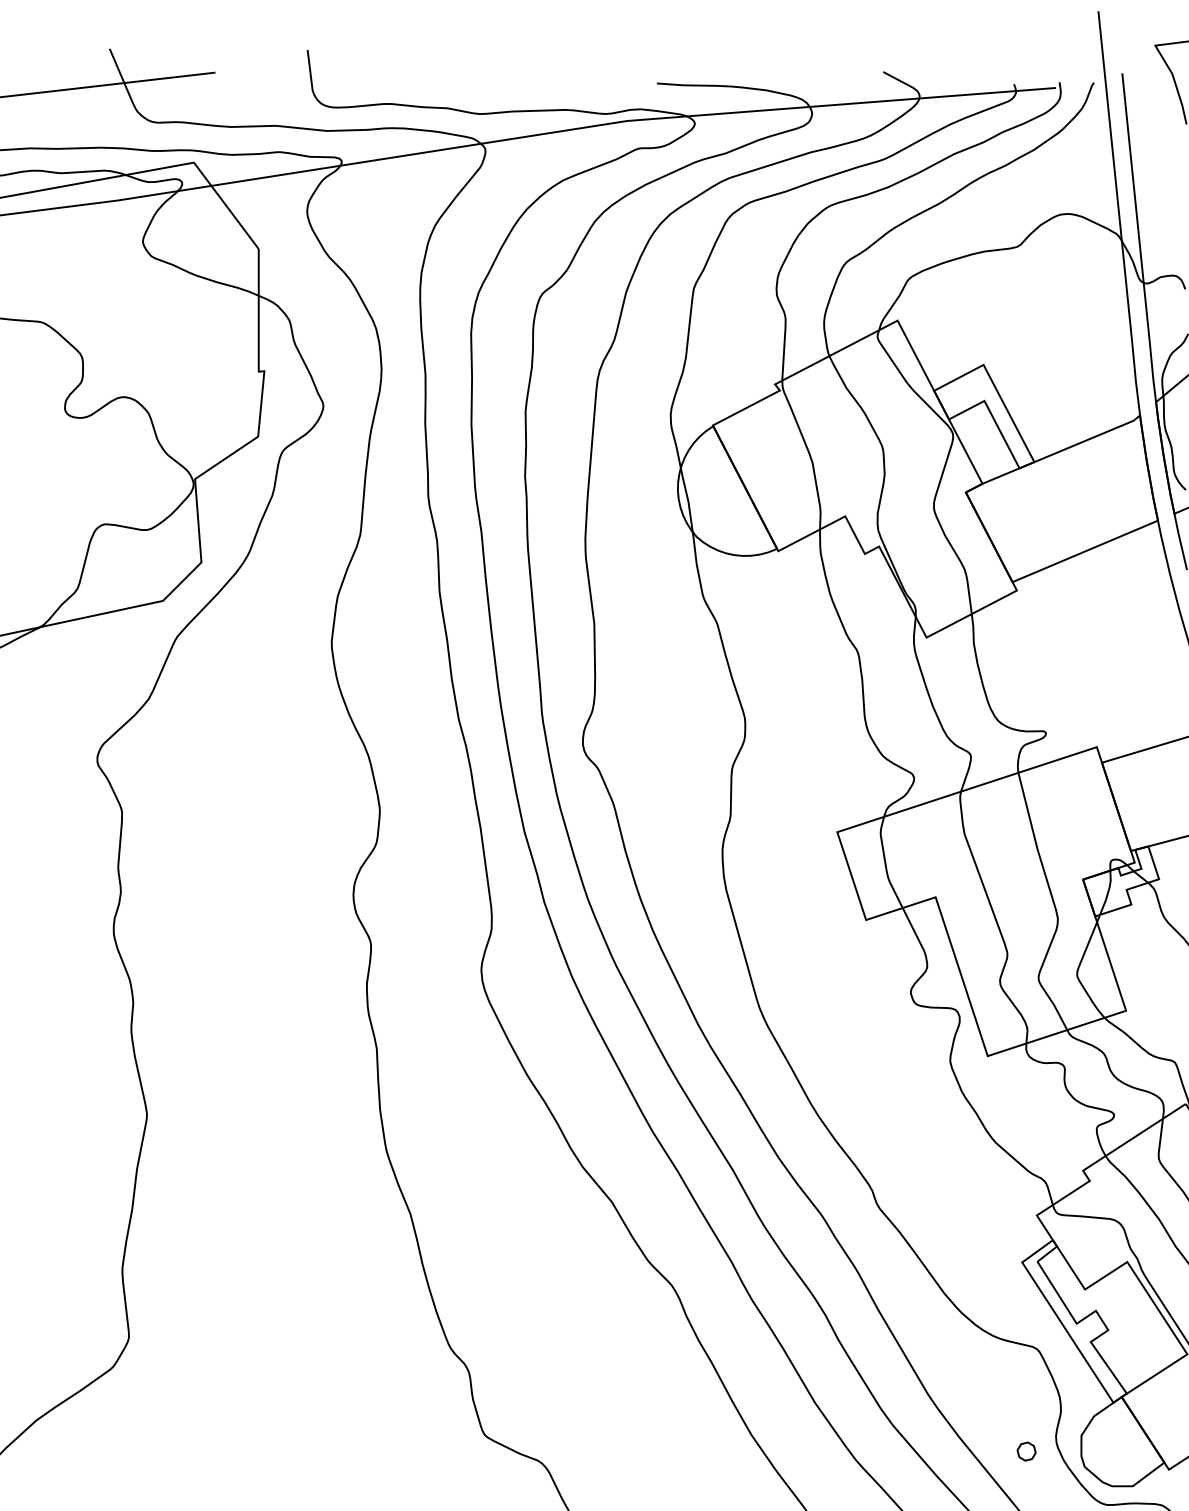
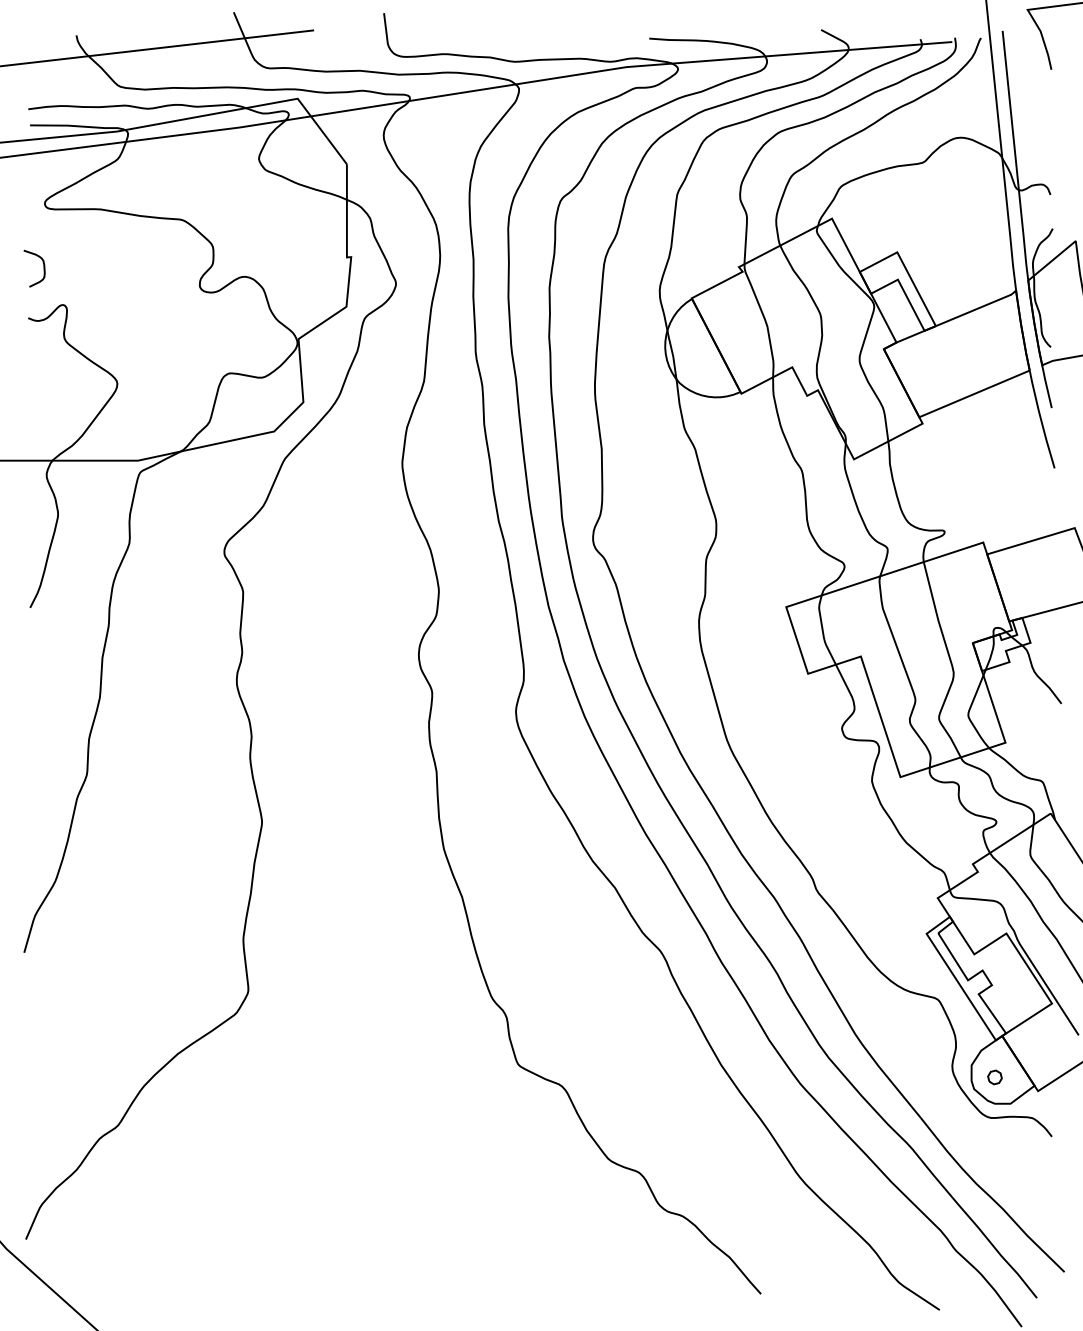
part: (1025, 1451) -> (994, 1077), moved

